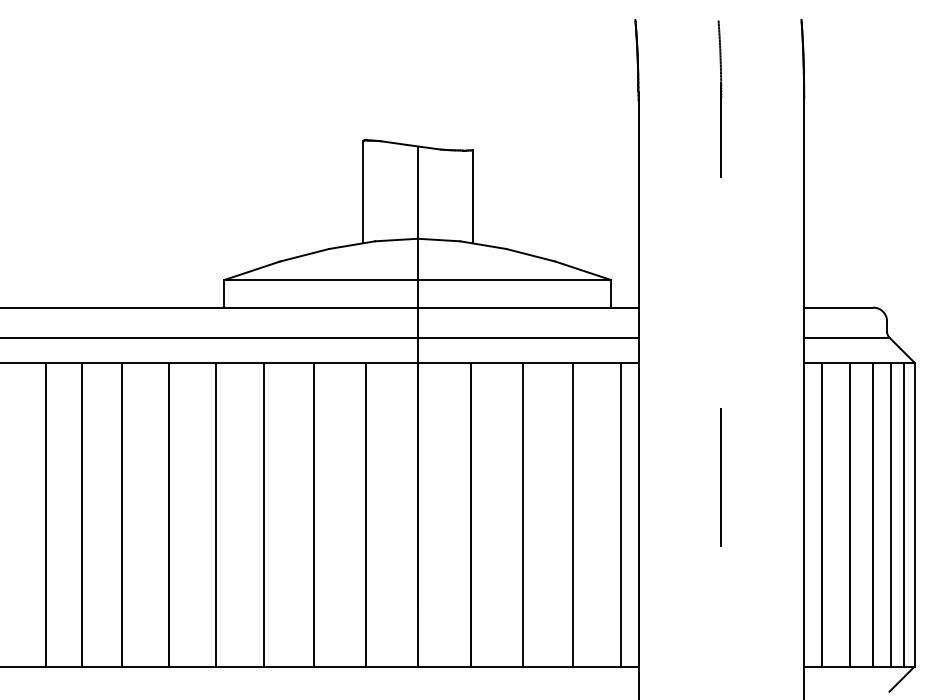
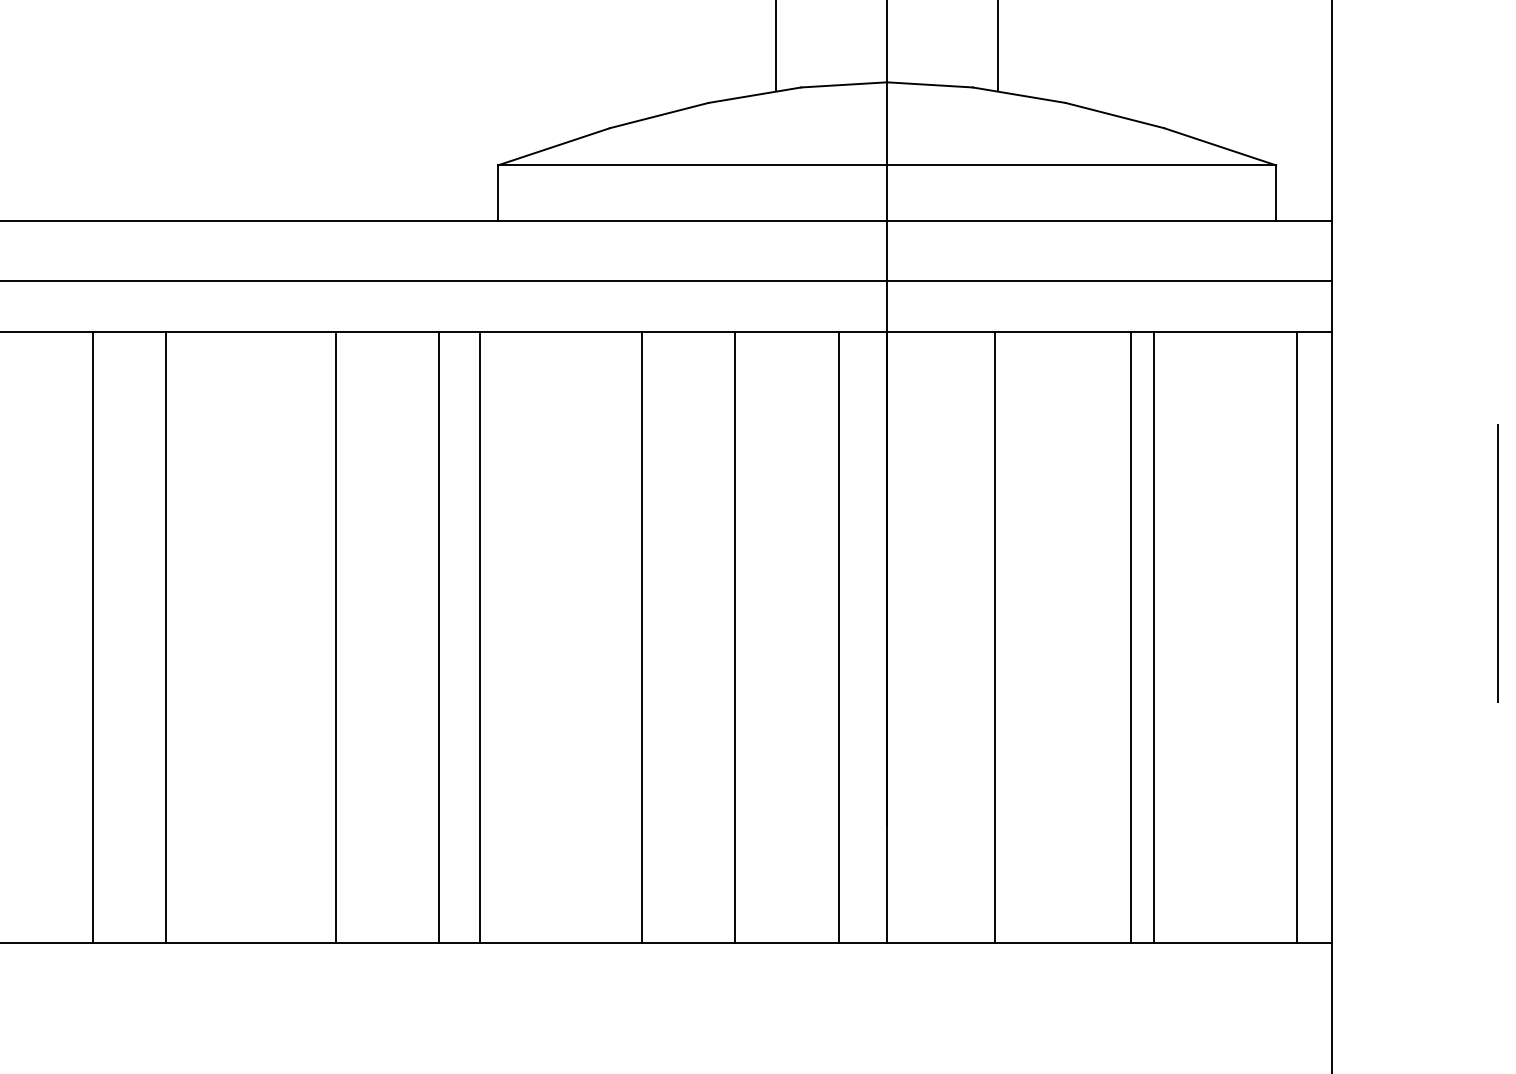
line: (46, 514) -> (93, 637), moved
line: (82, 514) -> (165, 637), moved
line: (122, 514) -> (337, 637), moved
line: (169, 514) -> (439, 637), moved
line: (264, 514) -> (643, 637), moved
line: (314, 514) -> (735, 637), moved
line: (365, 514) -> (838, 637), moved
line: (522, 514) -> (1154, 637), moved
line: (572, 514) -> (1130, 637), moved

